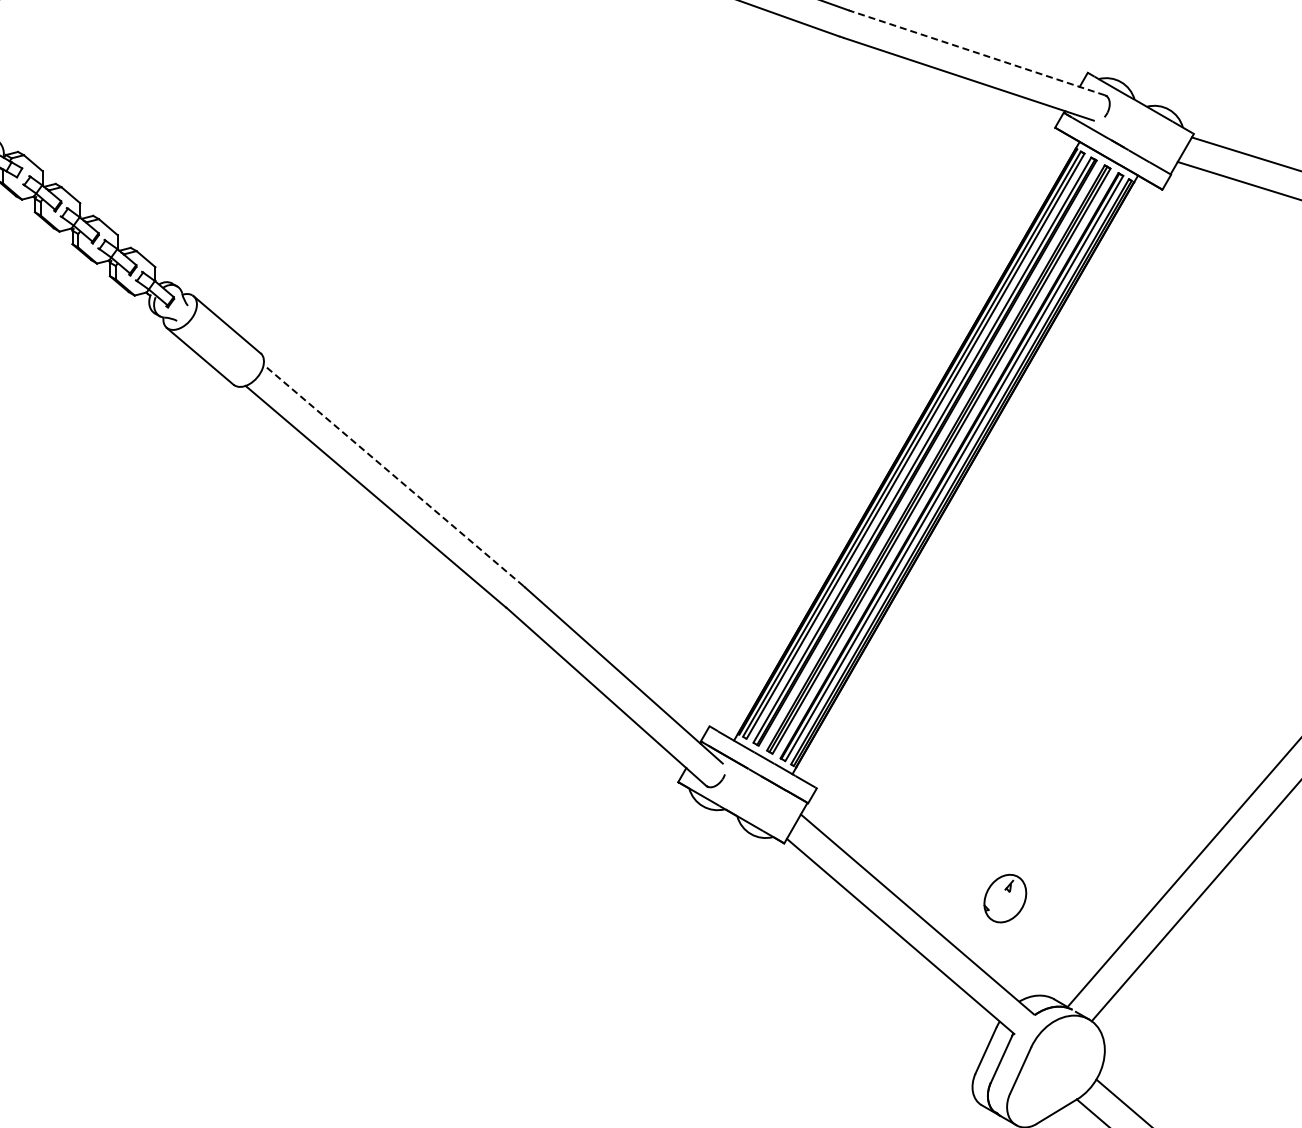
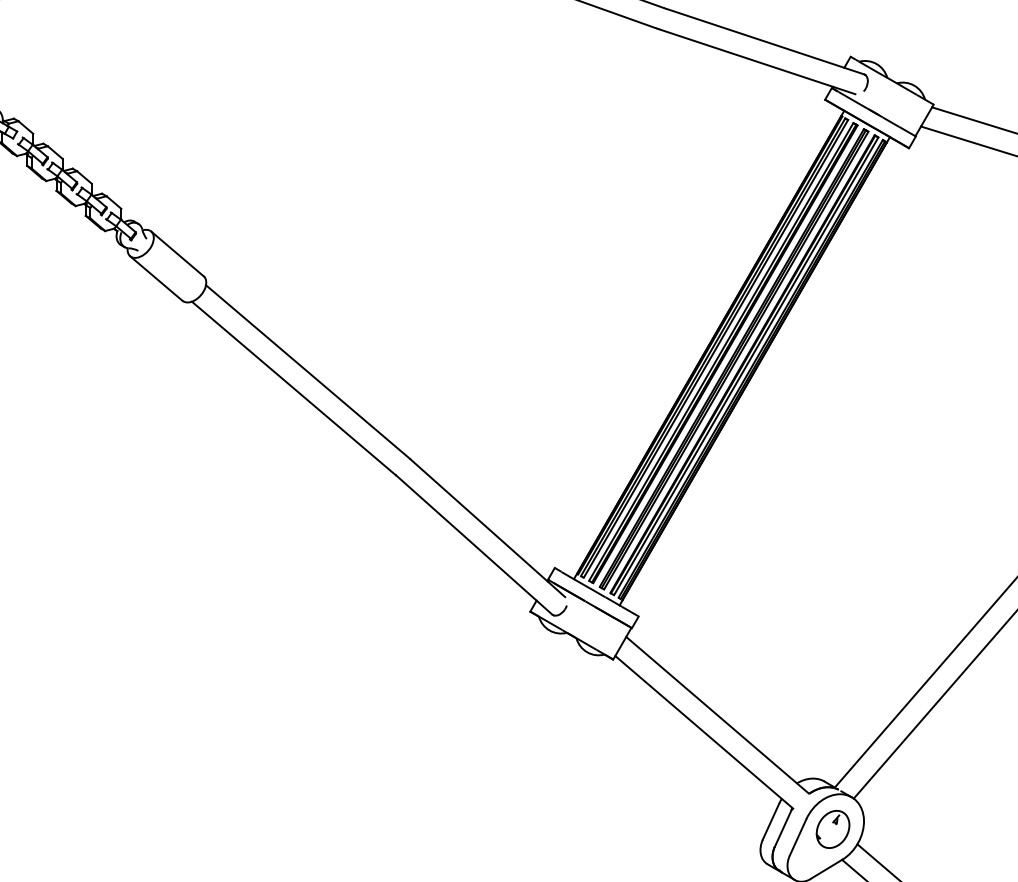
line: (978, 53) -> (765, 41), dashed -> solid
line: (393, 475) -> (307, 371), dashed -> solid
part: (1005, 898) -> (833, 829), moved

